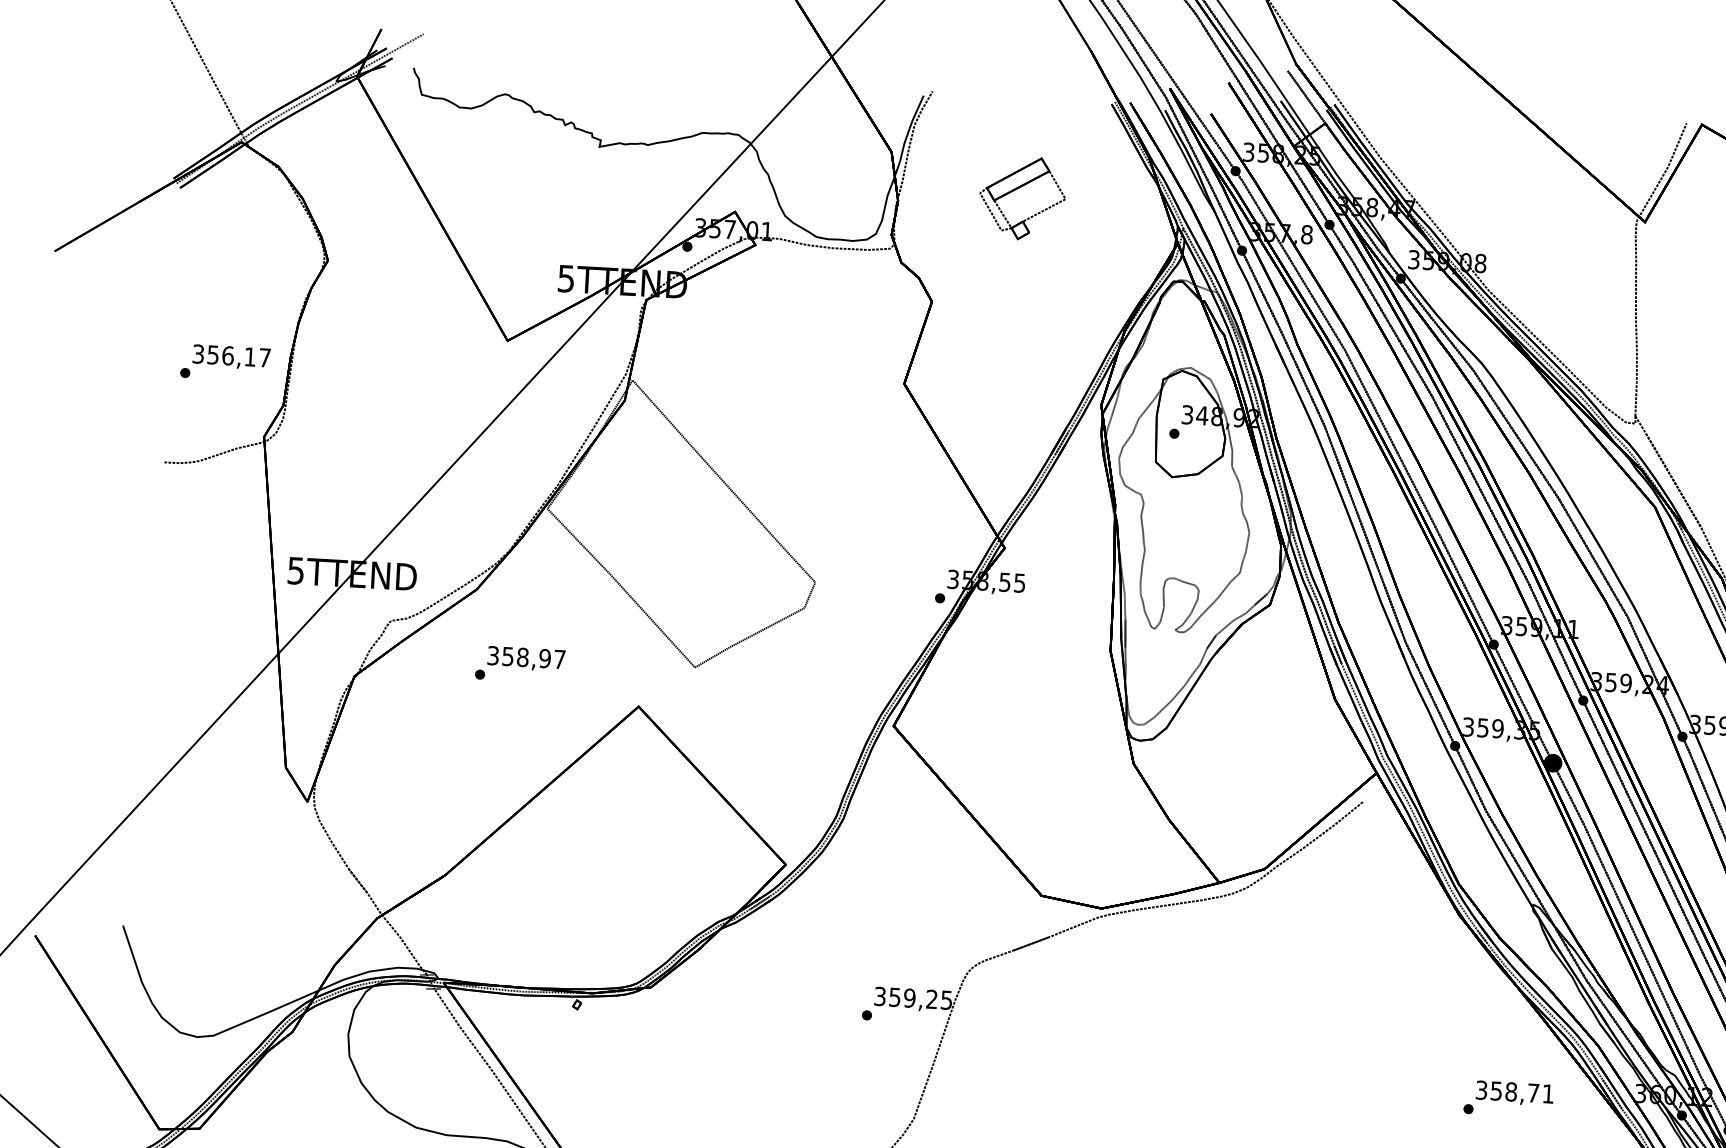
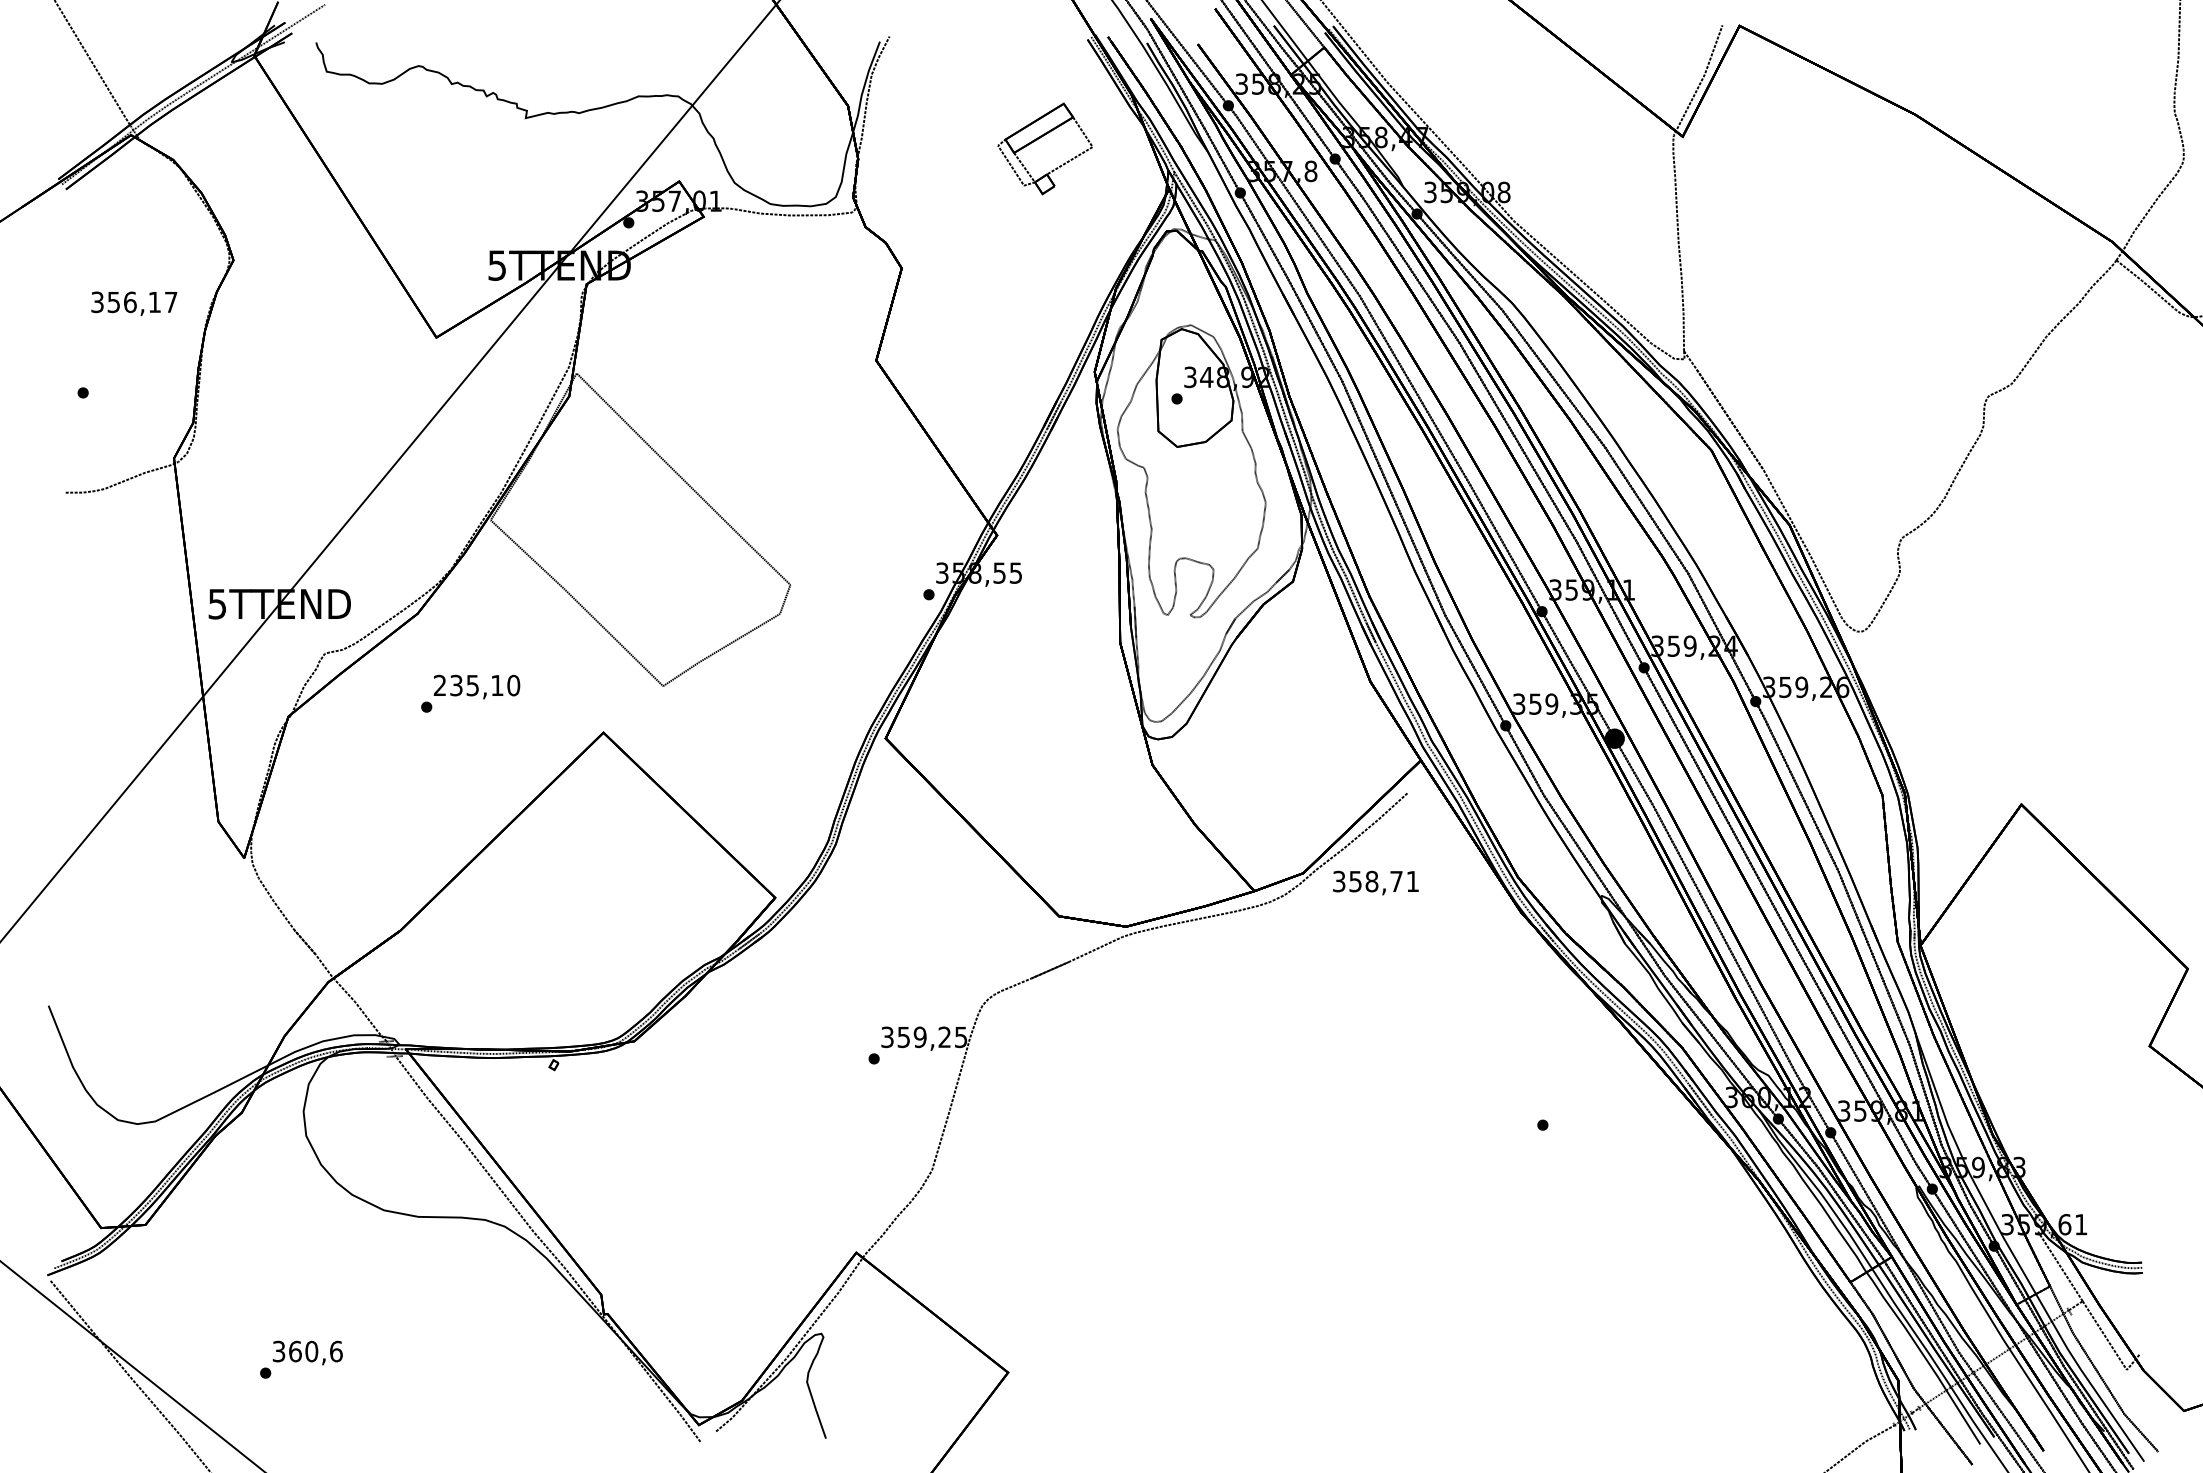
part: (1021, 198) -> (1044, 148), moved
text: (231, 357) -> (134, 303), moved
text: (526, 657) -> (476, 685), 358,97 -> 235,10
text: (1514, 1092) -> (1375, 882), moved

